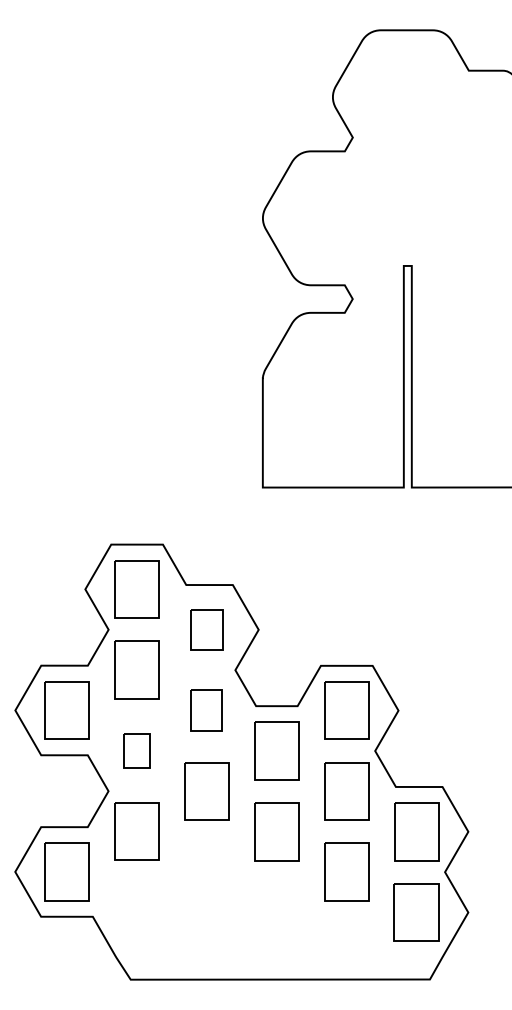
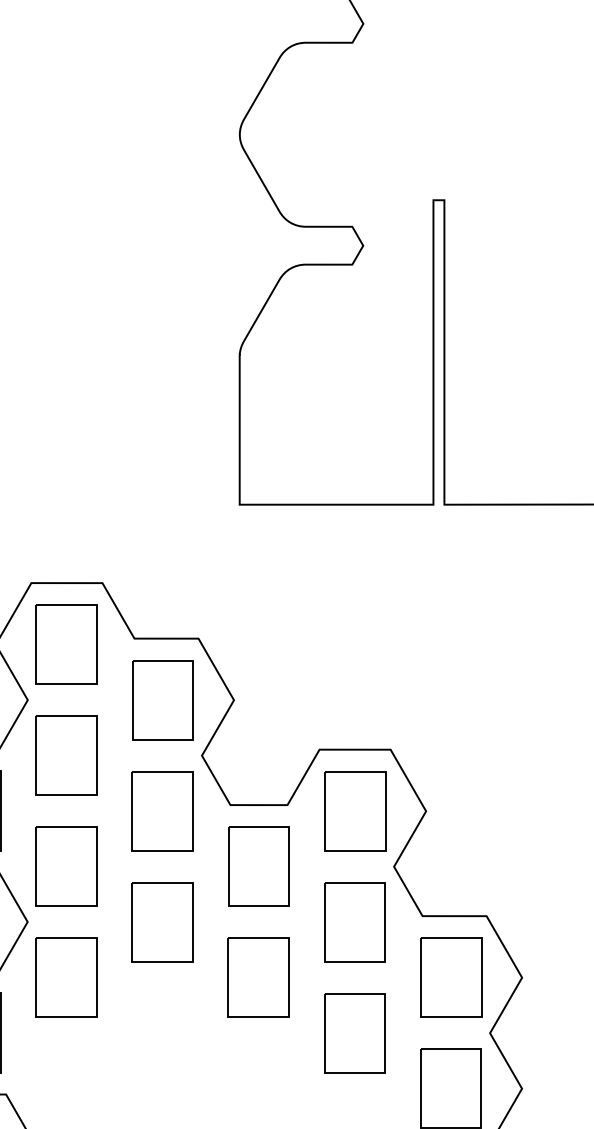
part: (206, 629) -> (162, 699), size x1.43
part: (206, 710) -> (162, 811), size x1.43
part: (136, 750) -> (66, 866), size x1.67

